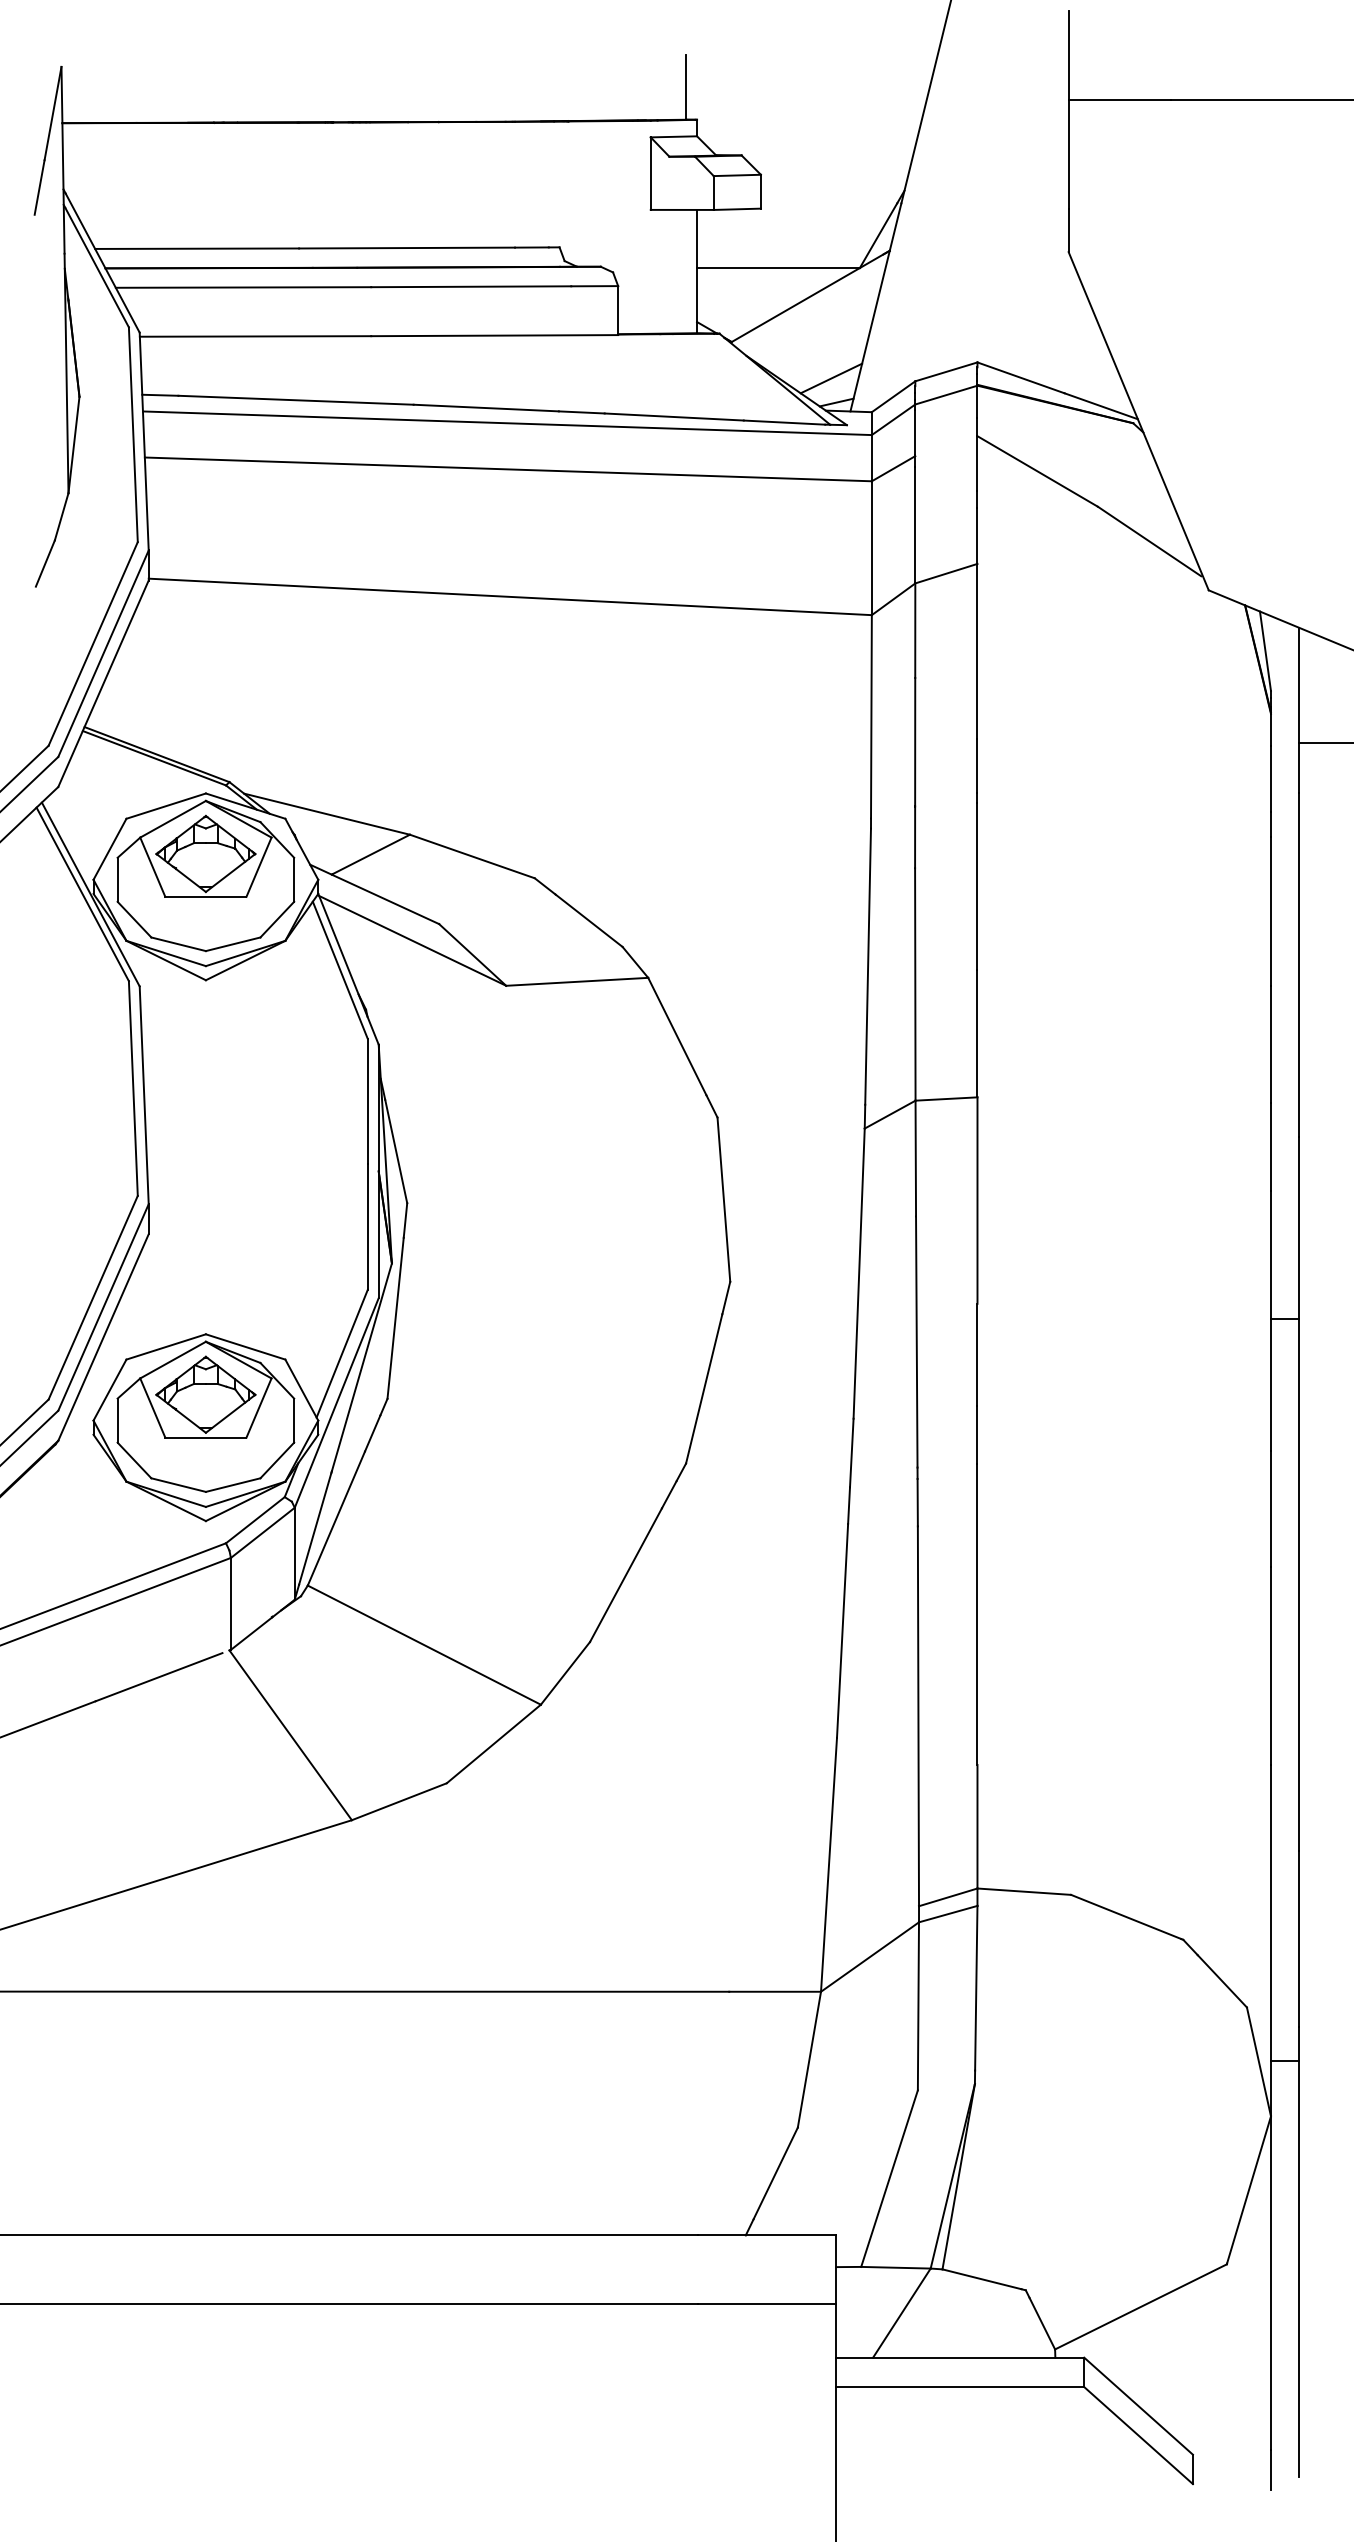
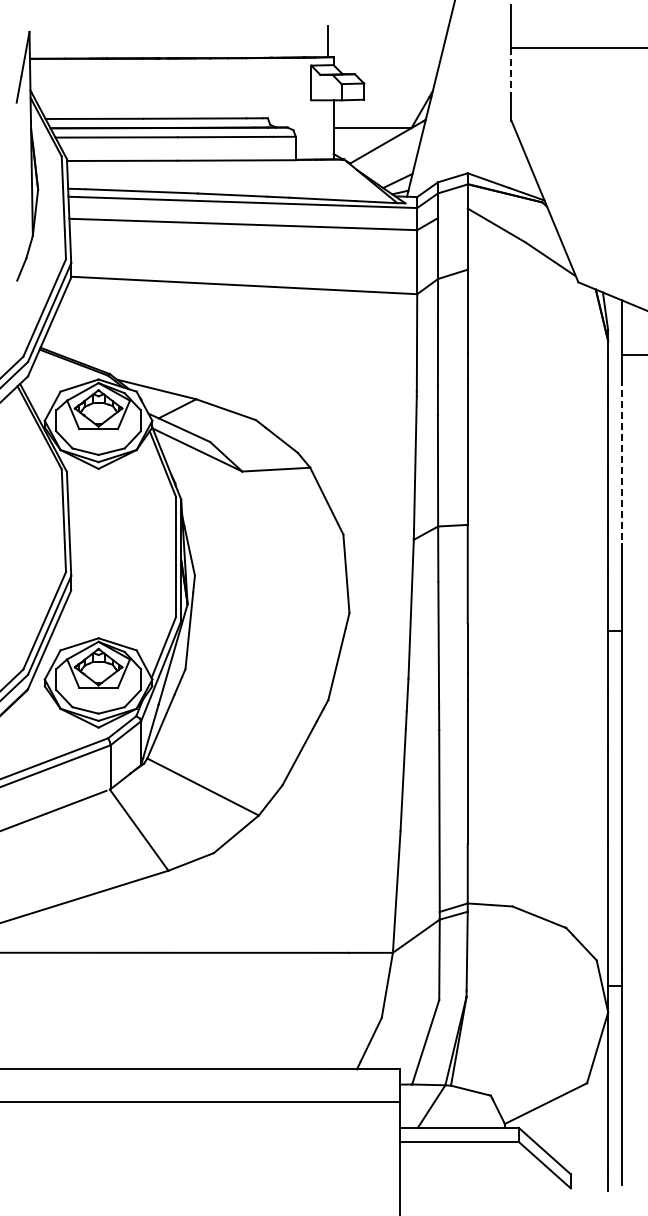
line: (1068, 155) -> (511, 74), solid -> dashed
line: (1298, 966) -> (621, 462), solid -> dashed

